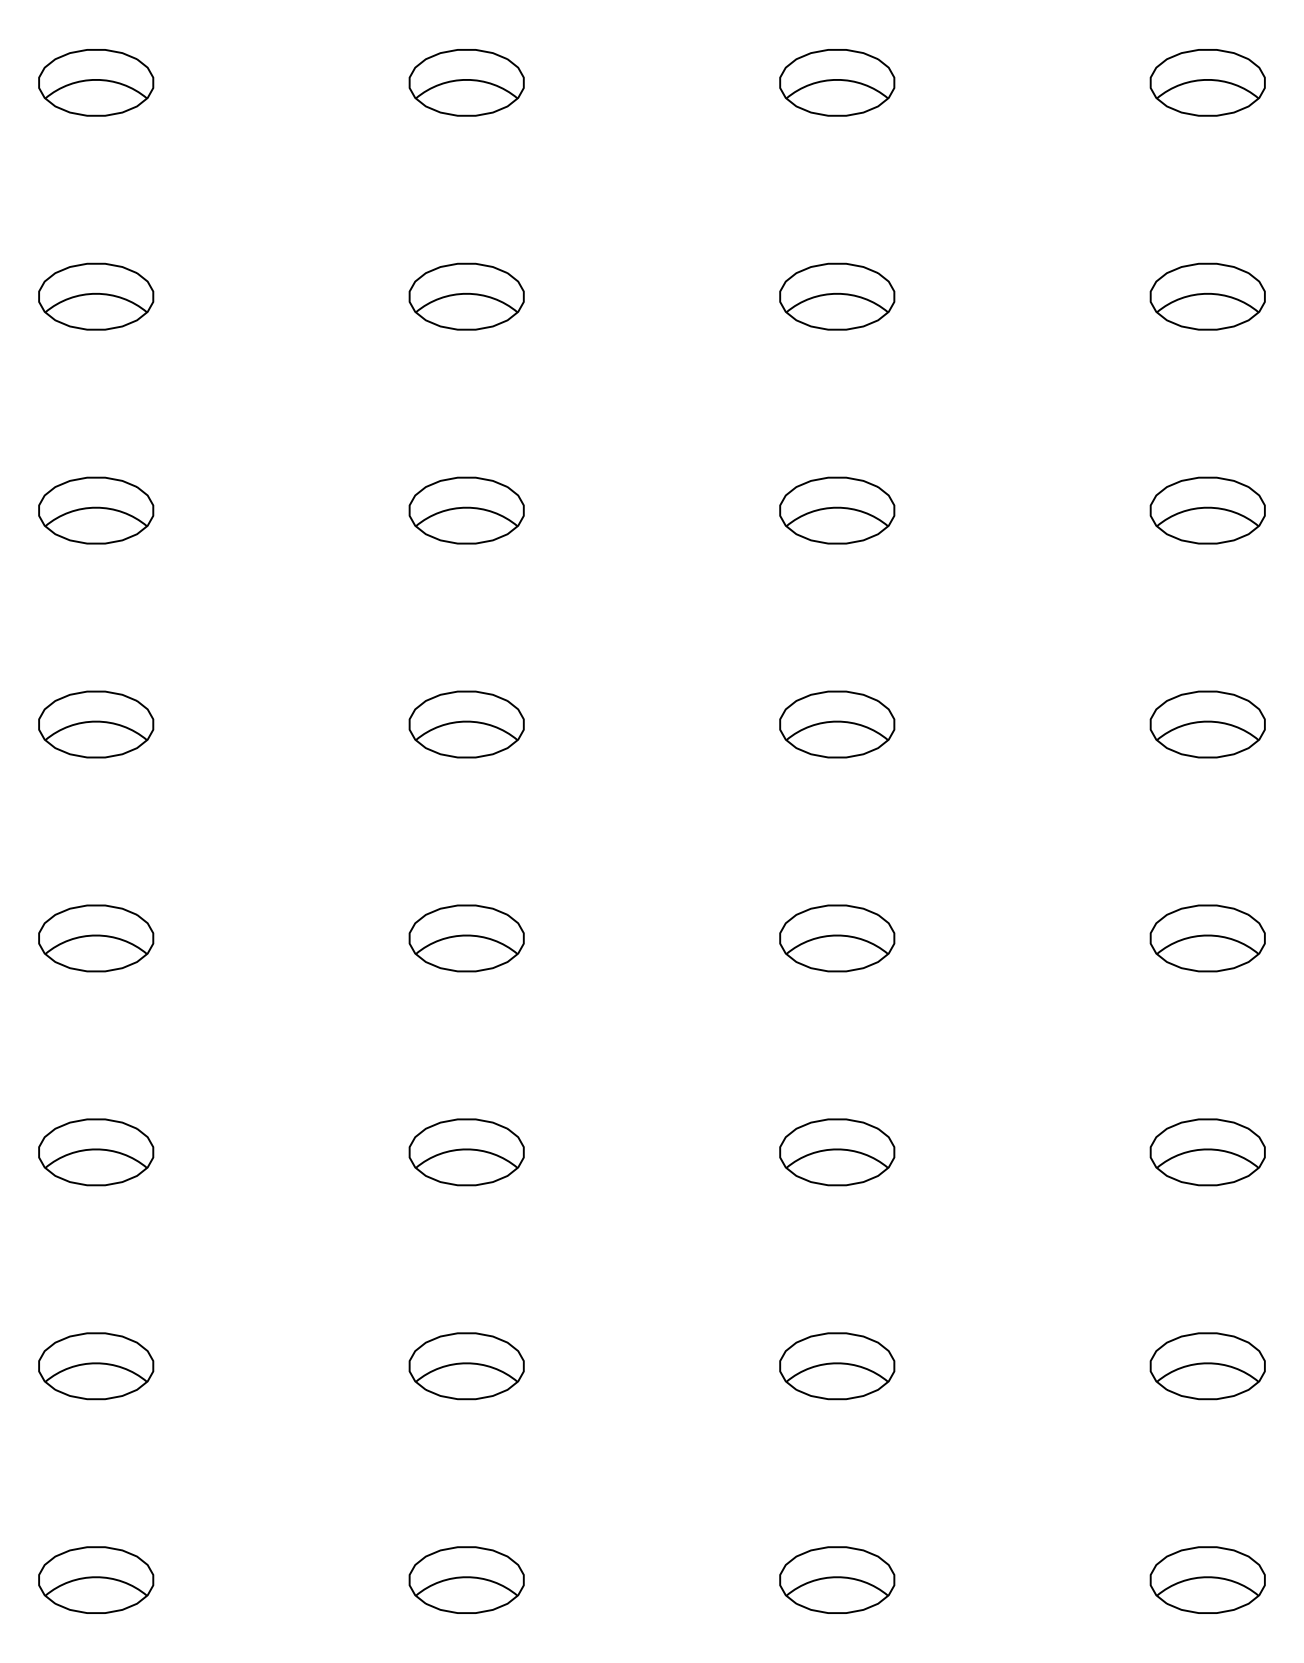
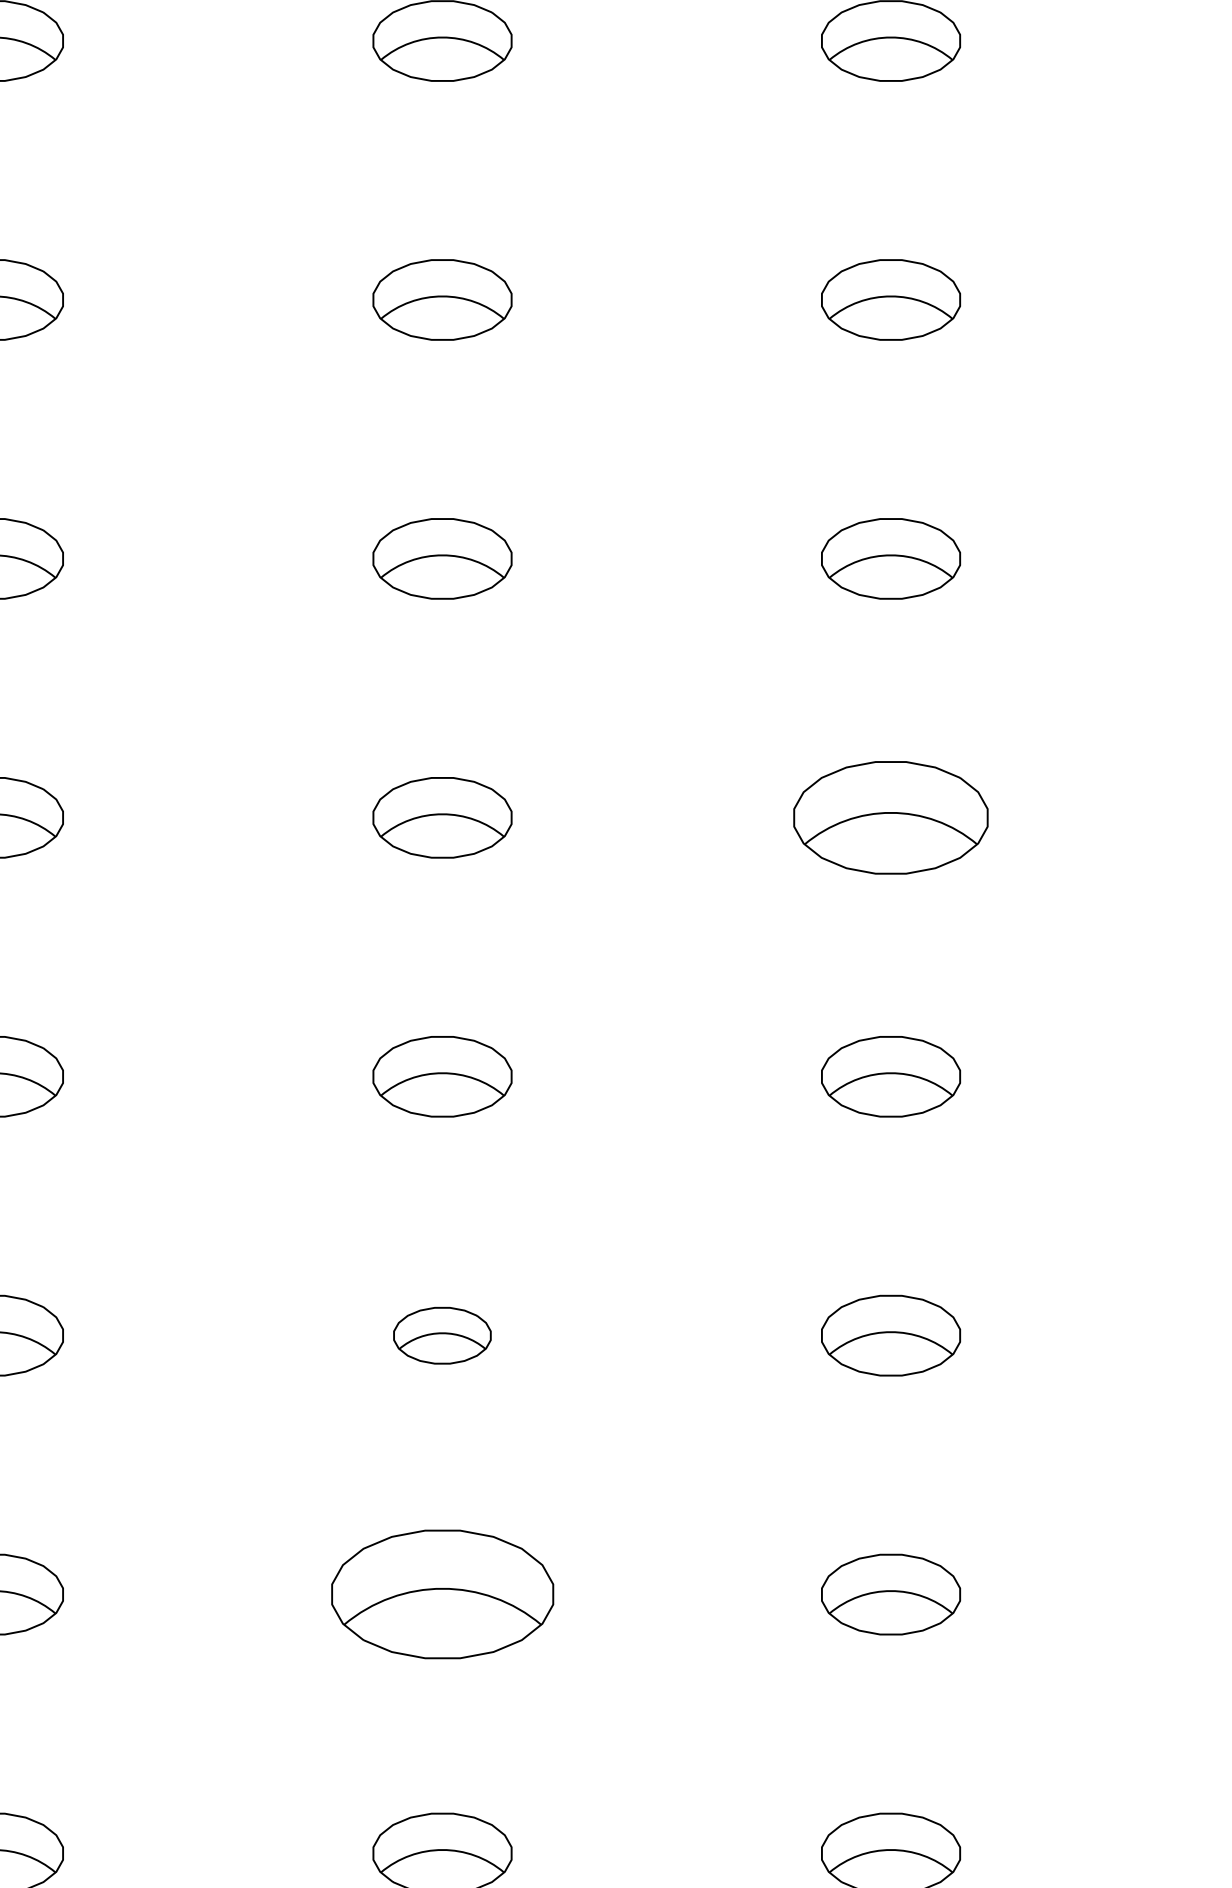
part: (837, 724) -> (891, 817), size x1.4
part: (466, 1152) -> (442, 1335), size x0.7
part: (466, 1366) -> (442, 1594), size x1.6

